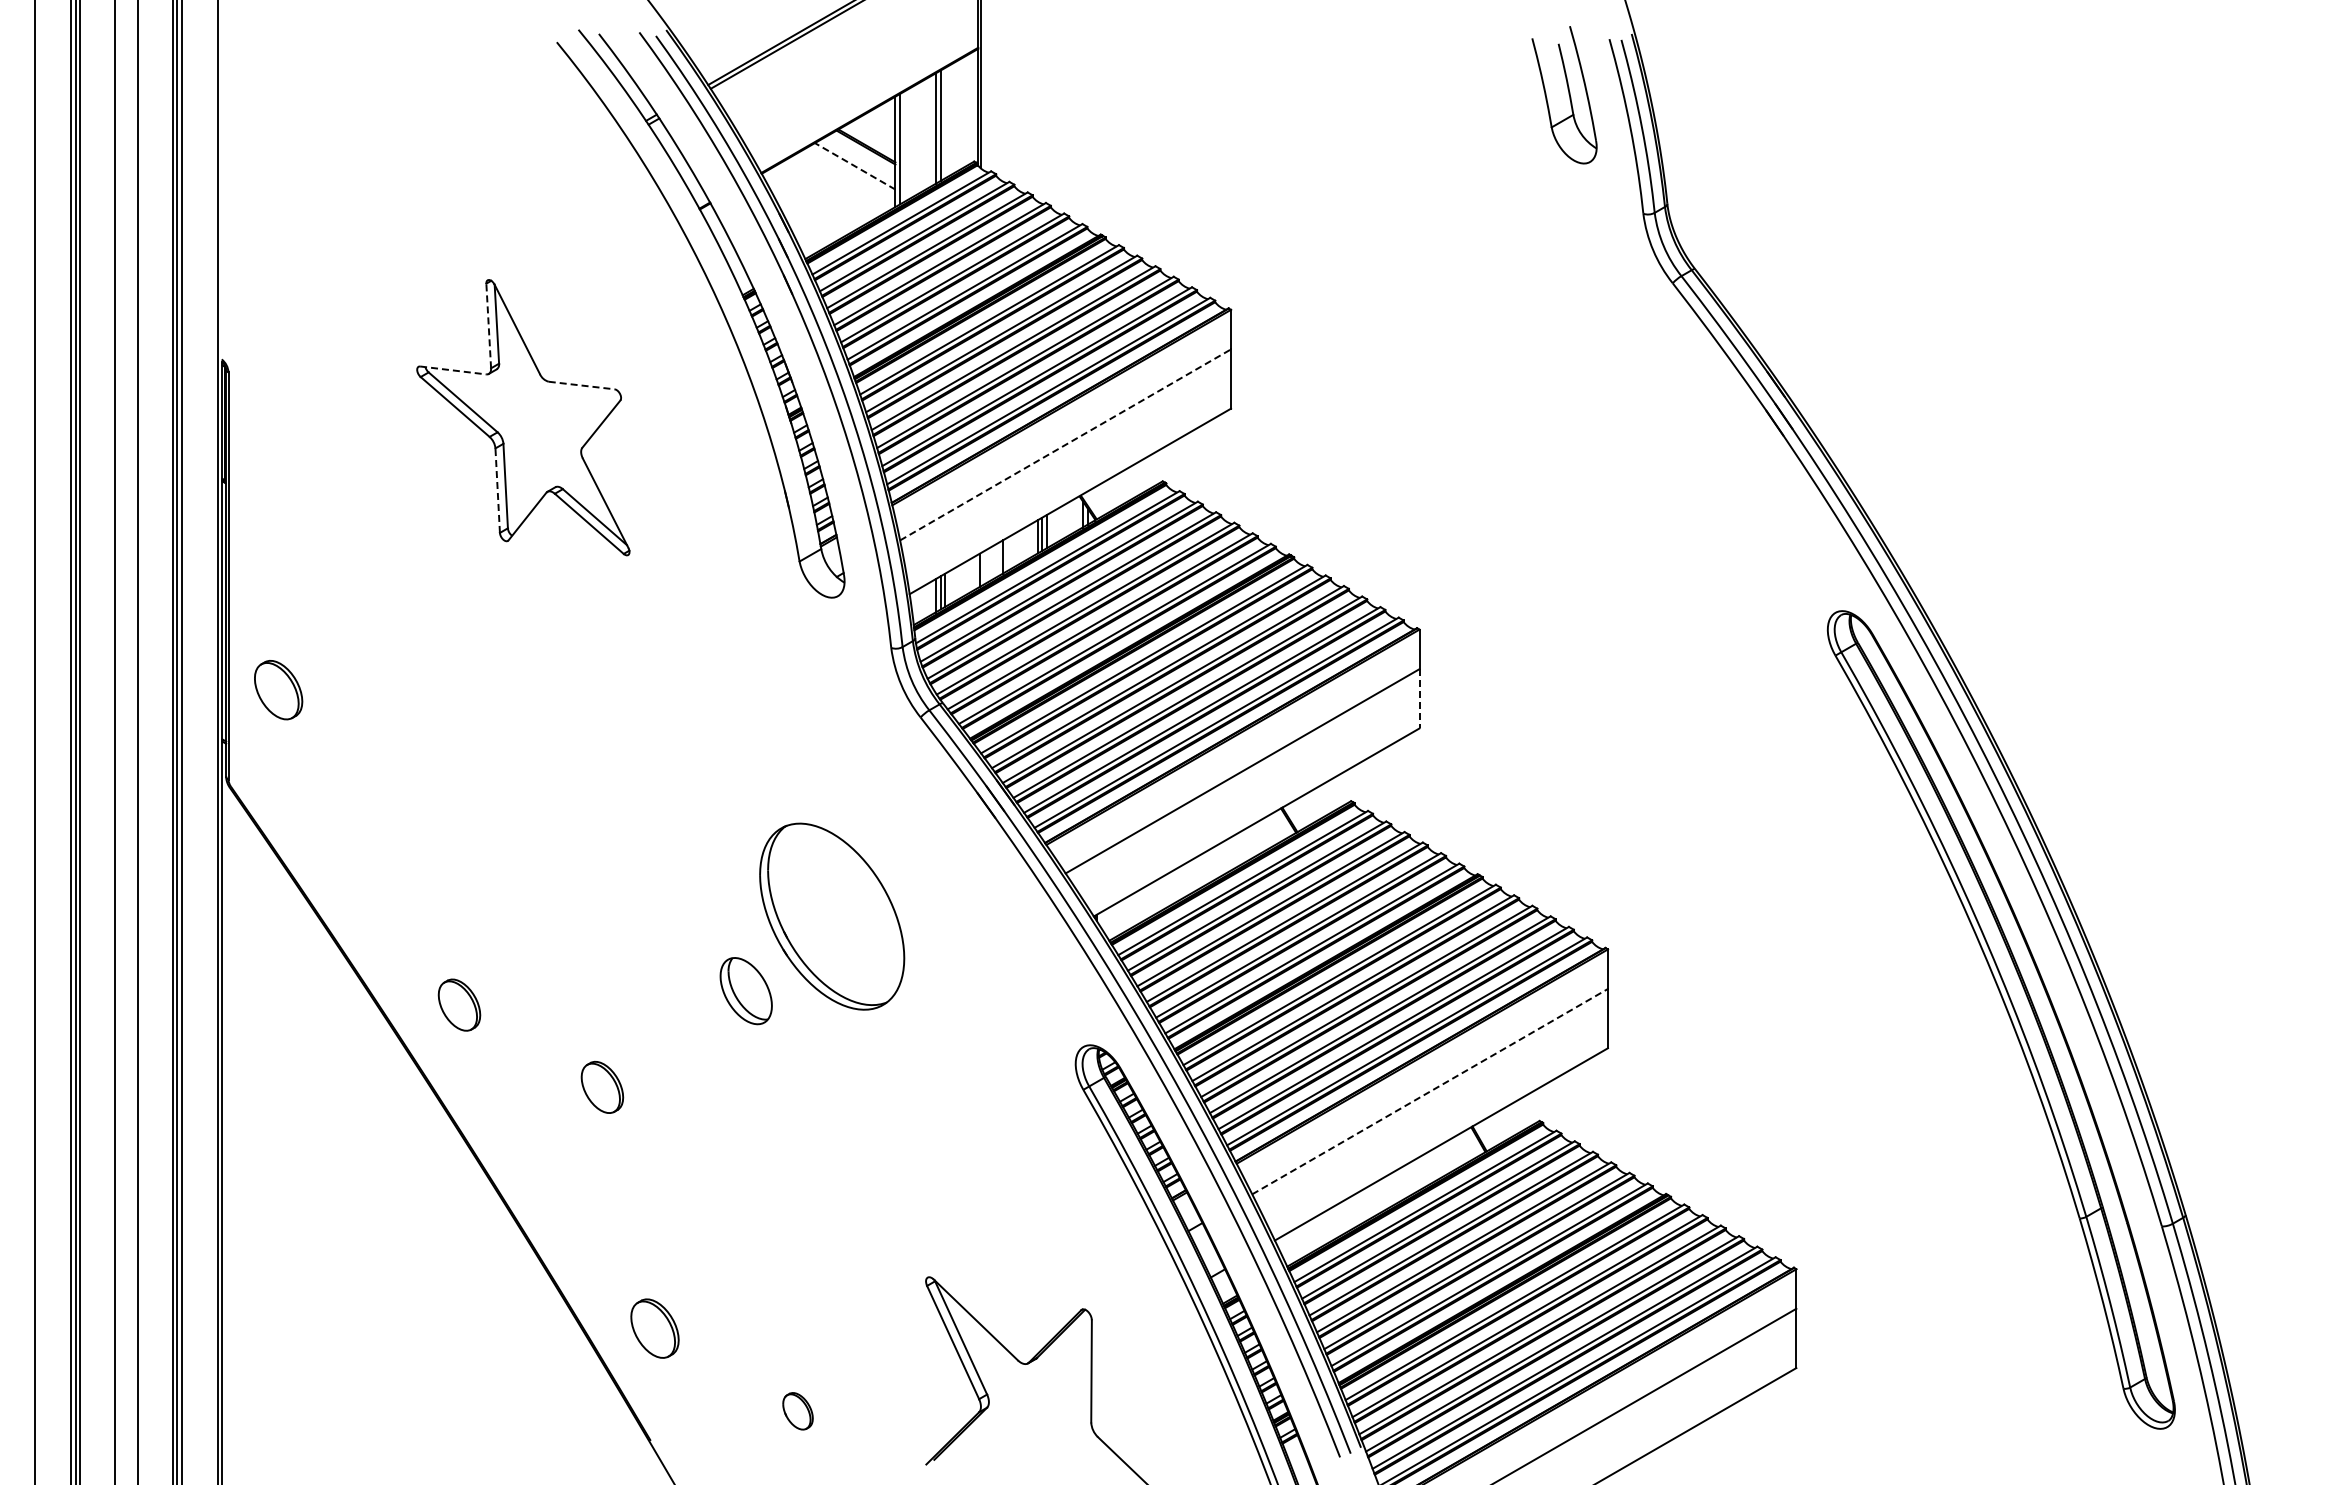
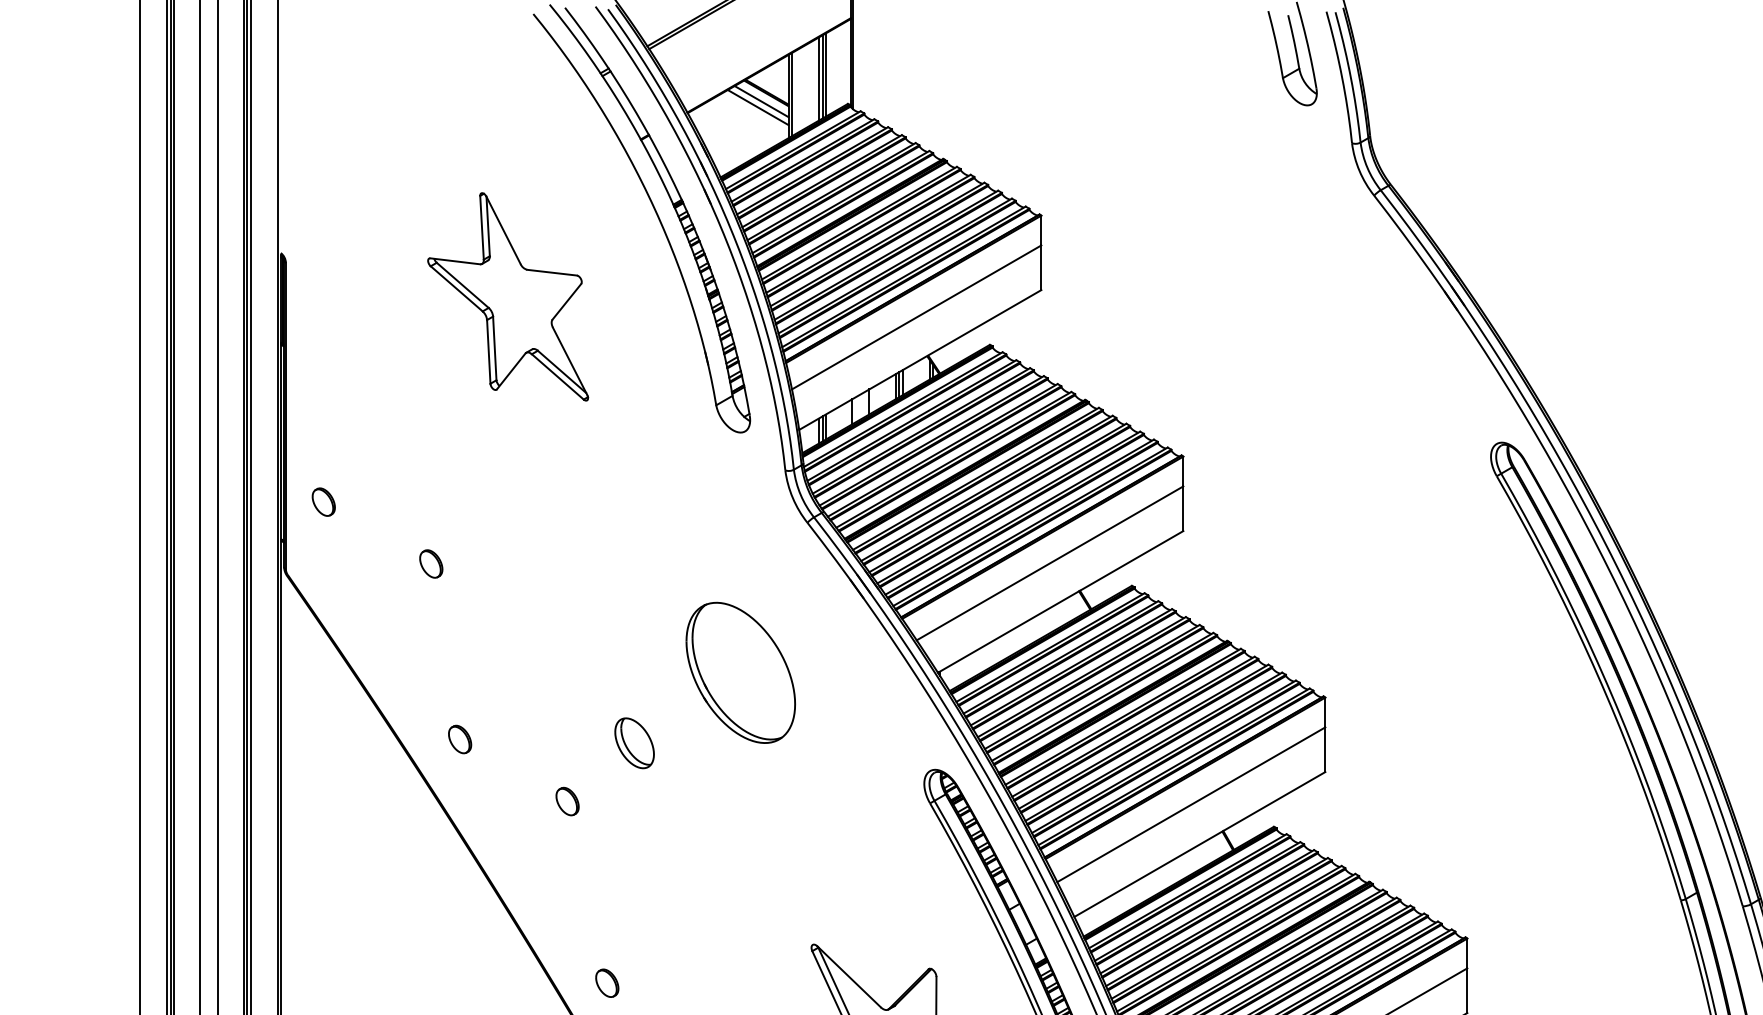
line: (944, 123) -> (825, 75), added
line: (859, 158) -> (761, 101), added
line: (854, 166) -> (757, 107), dashed -> solid
line: (488, 325) -> (481, 227), dashed -> solid
line: (453, 370) -> (455, 261), dashed -> solid
line: (582, 385) -> (552, 272), dashed -> solid
line: (1066, 444) -> (917, 317), dashed -> solid
line: (497, 490) -> (488, 351), dashed -> solid
part: (278, 689) -> (323, 501), size x0.62
line: (1419, 698) -> (1183, 508), dashed -> solid
part: (421, 772) -> (431, 564), added
part: (745, 991) -> (634, 743), moved
part: (459, 1004) -> (459, 739), size x0.71
part: (601, 1087) -> (566, 801), size x0.71
line: (1430, 1091) -> (1191, 804), dashed -> solid
part: (654, 1328) -> (606, 983), size x0.62

